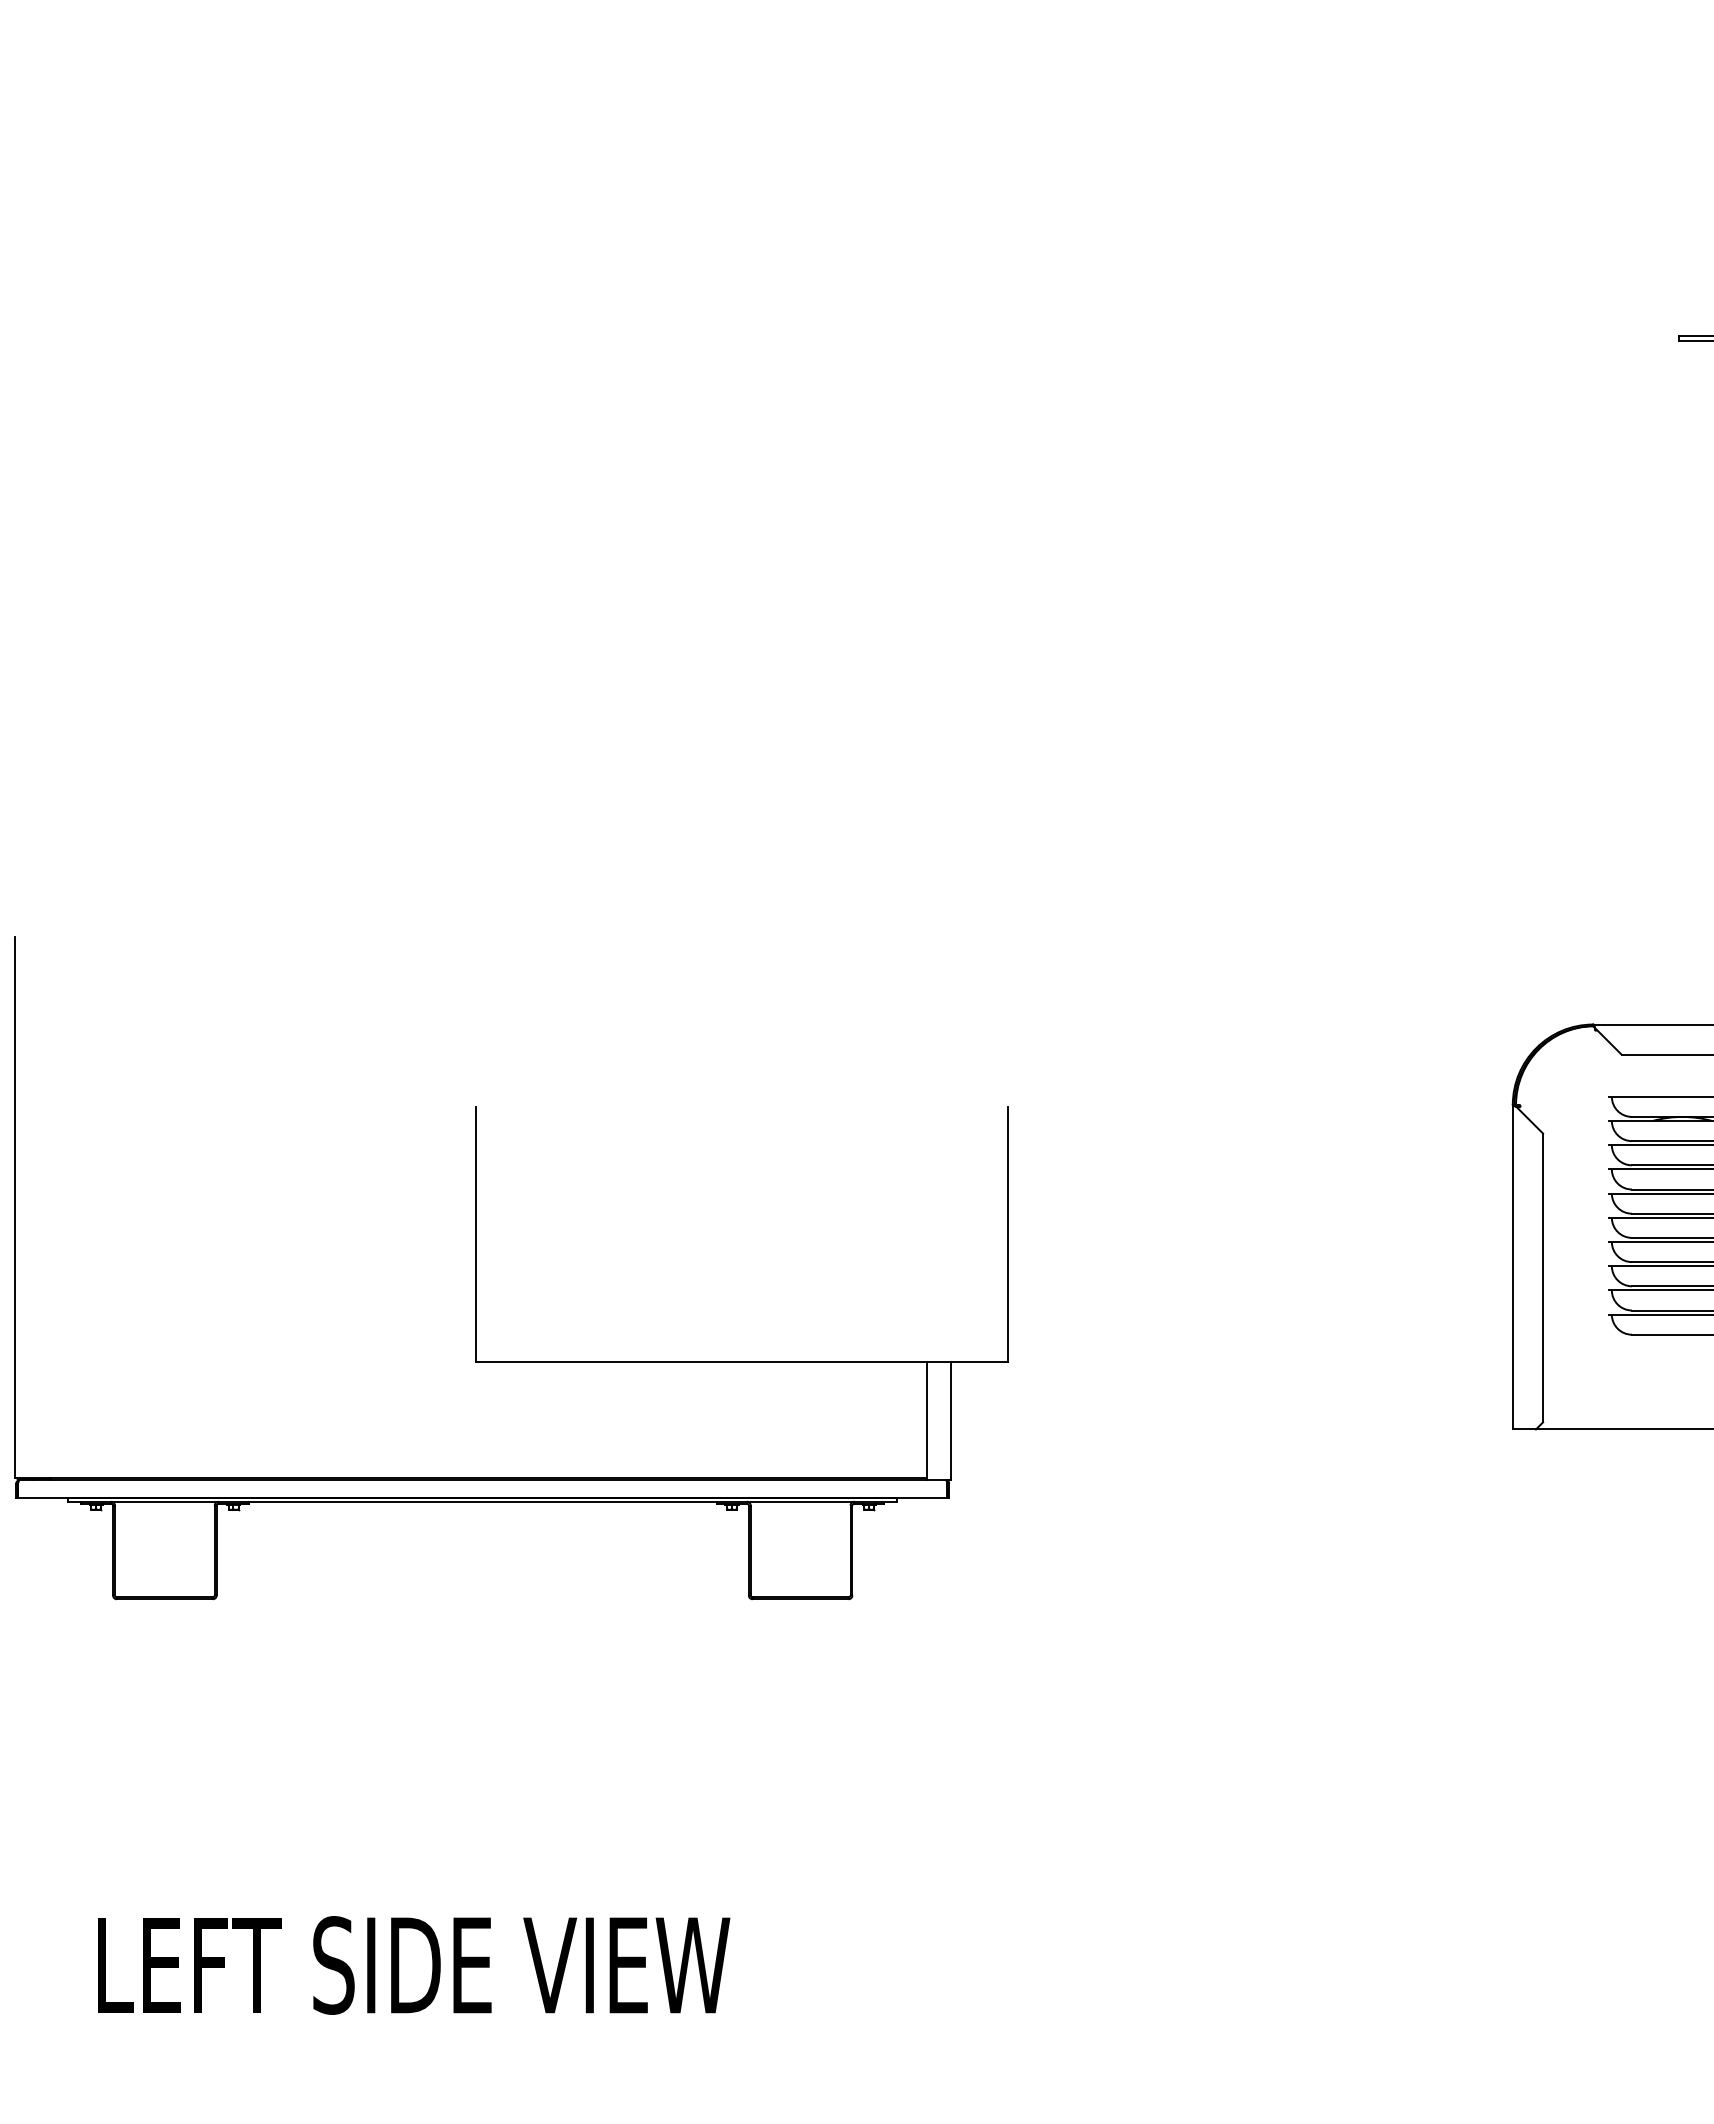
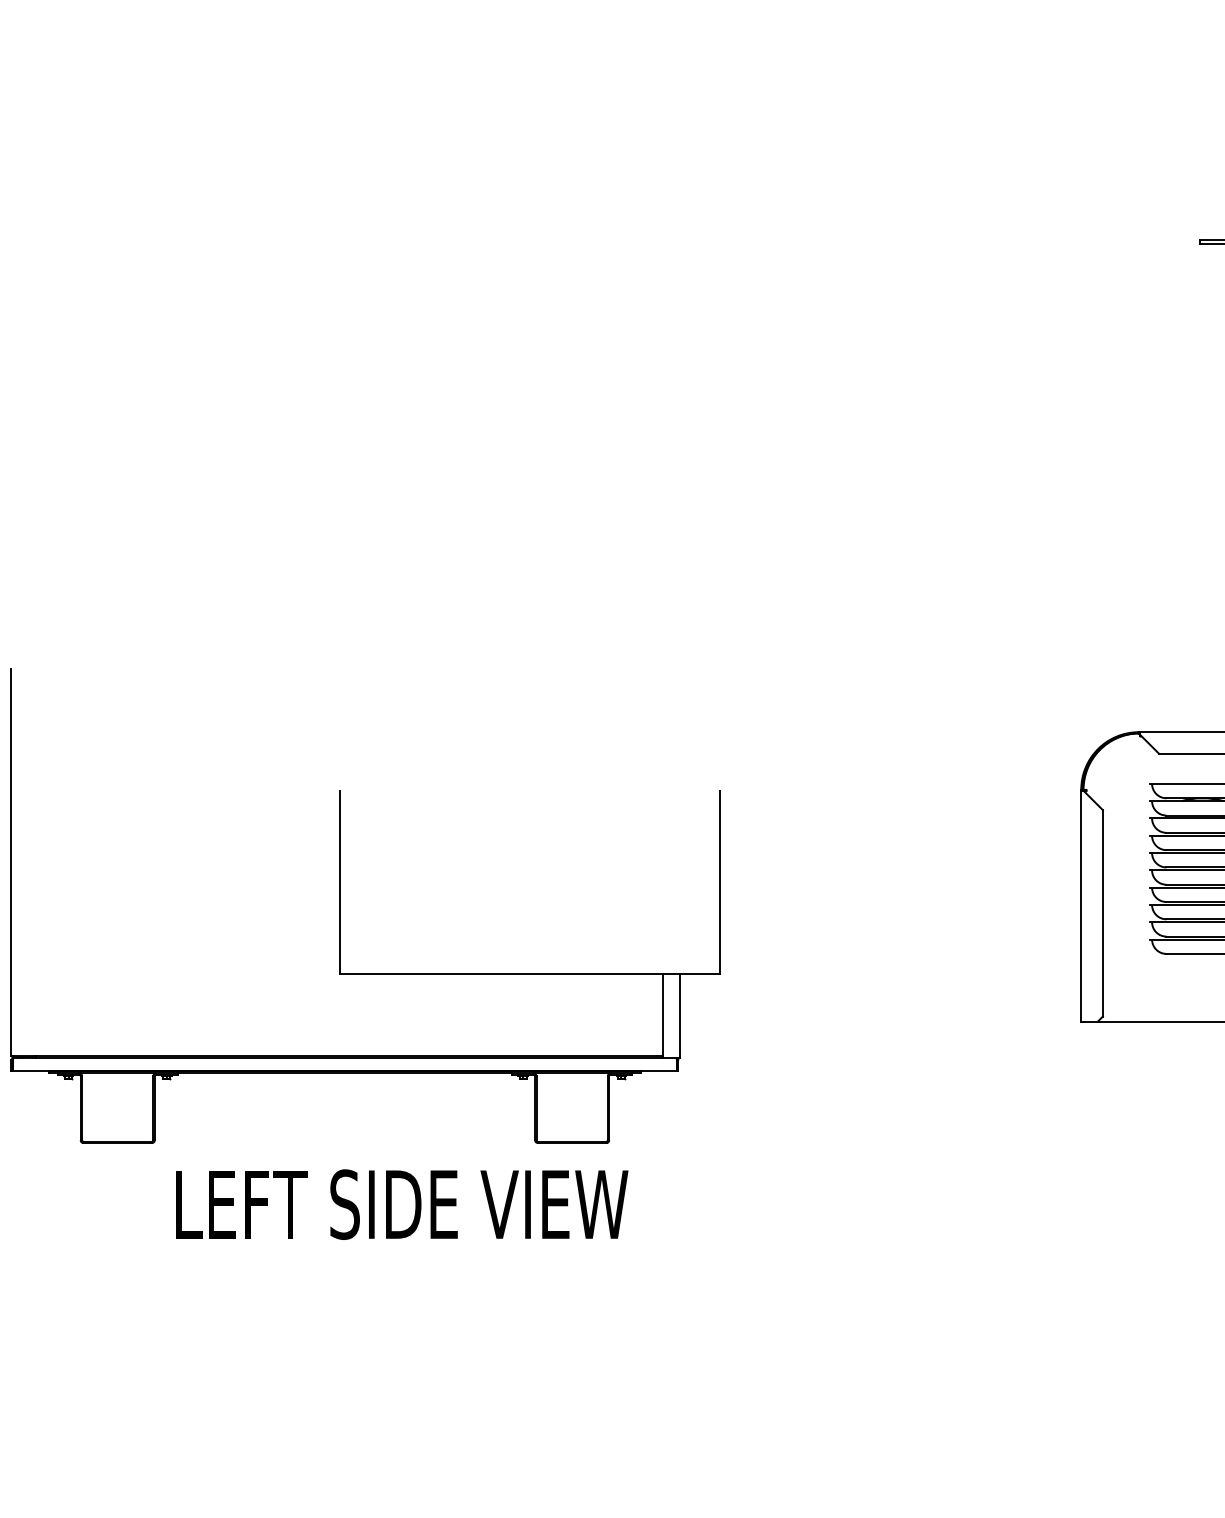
text: (414, 1965) -> (402, 1204), moved

